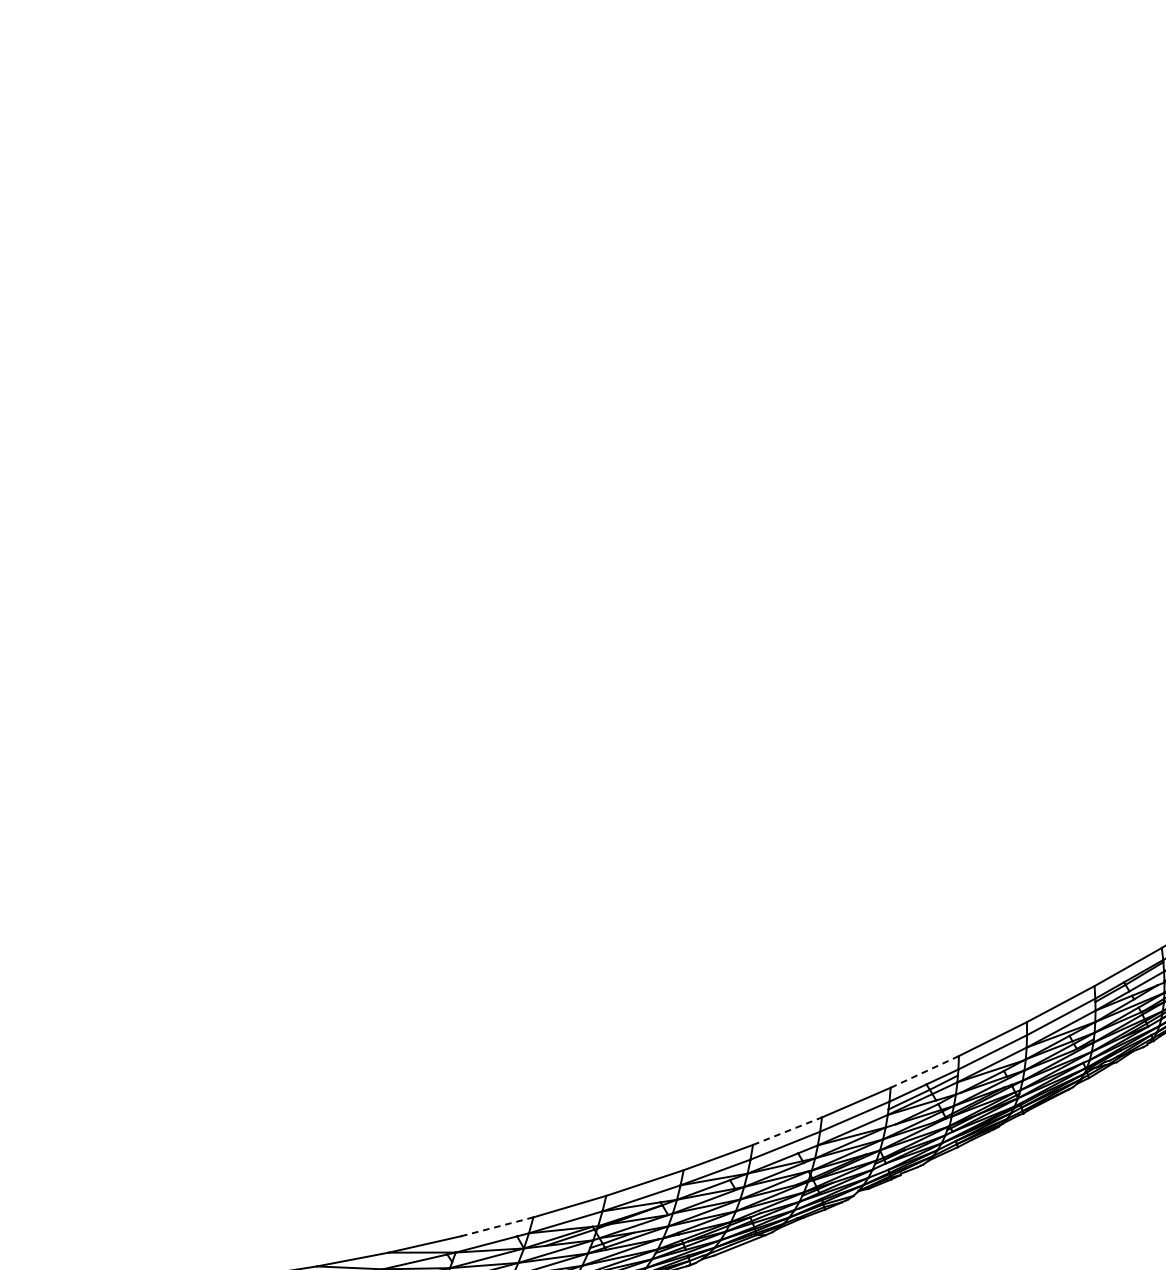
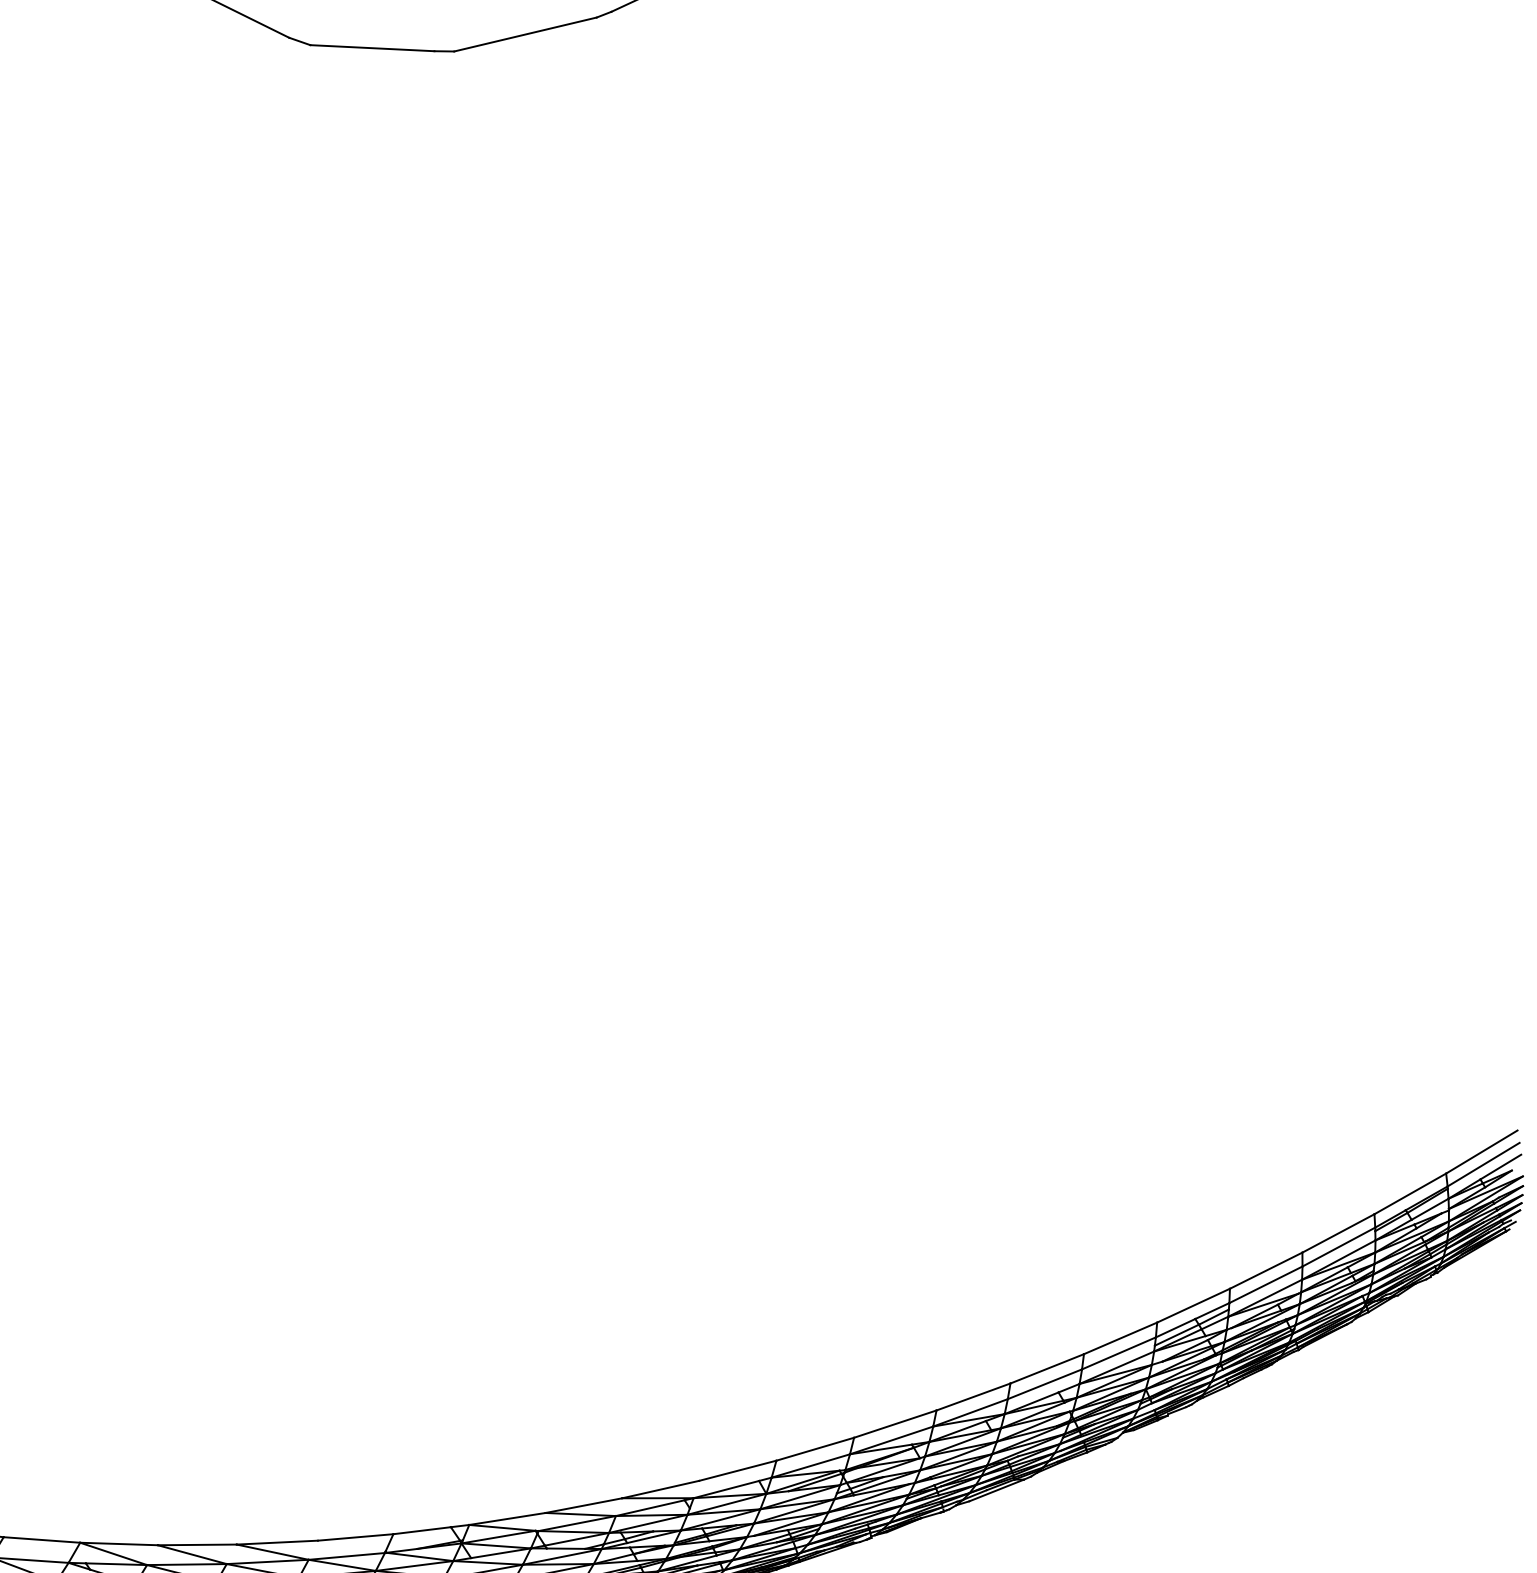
line: (925, 1071) -> (1194, 1305), dashed -> solid
line: (787, 1130) -> (1047, 1368), dashed -> solid
line: (496, 1226) -> (737, 1470), dashed -> solid

